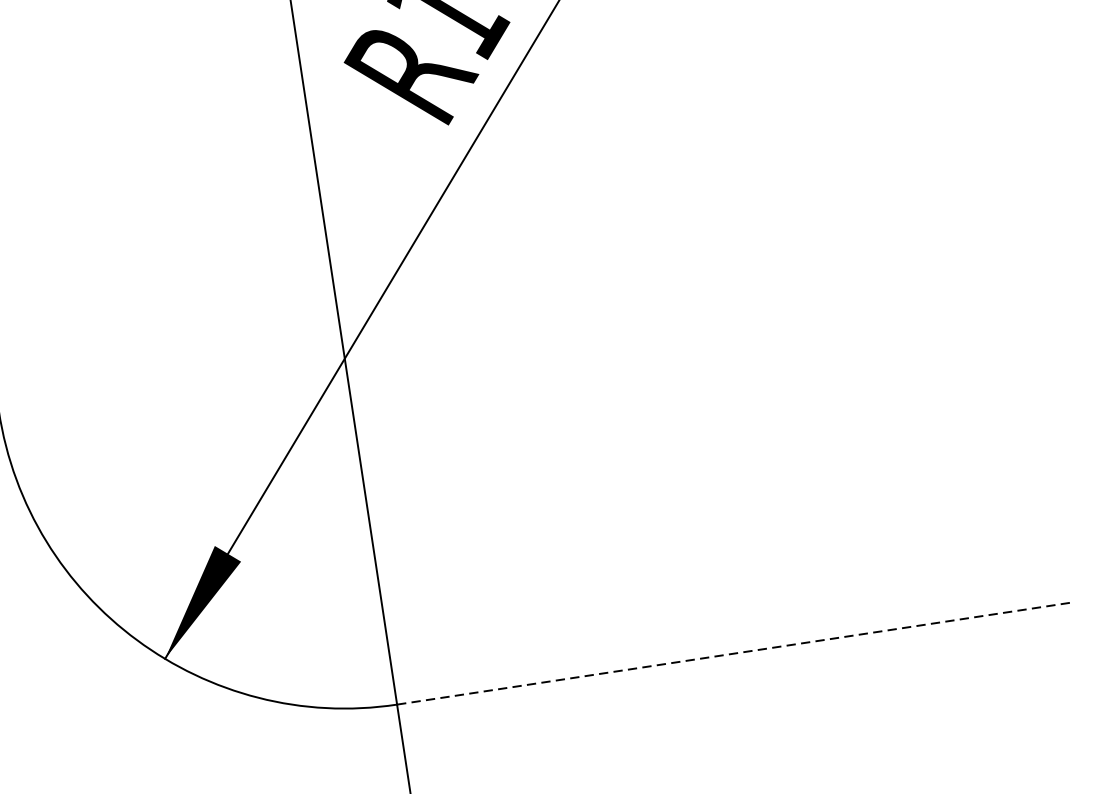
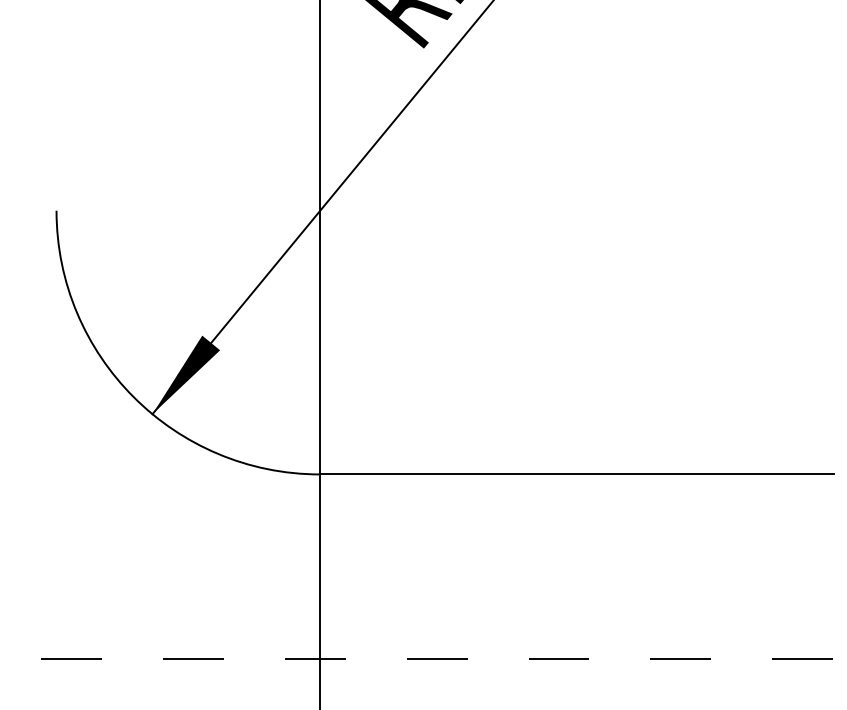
line: (733, 653) -> (576, 474), dashed -> solid

